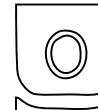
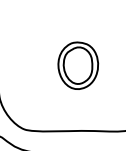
part: (65, 54) -> (77, 65), size x0.6

